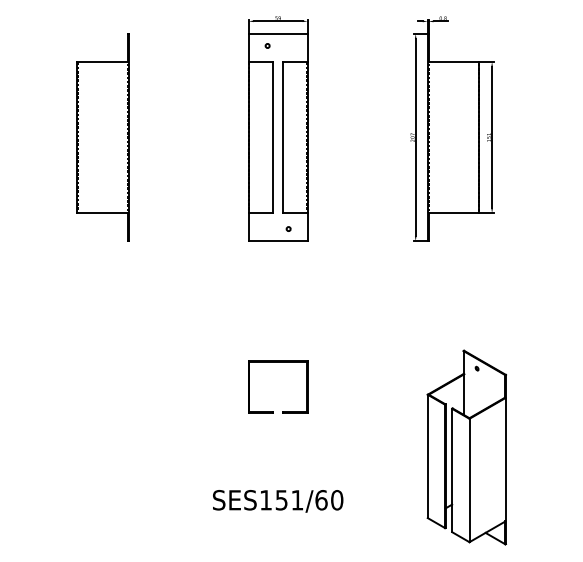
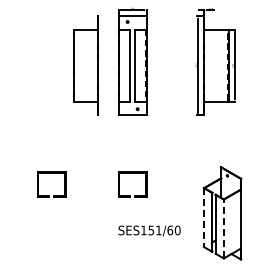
part: (101, 137) -> (85, 65), moved
part: (107, 363) -> (51, 173), added
line: (426, 458) -> (203, 218), solid -> dashed
line: (468, 479) -> (223, 228), solid -> dashed
text: (277, 500) -> (149, 230), moved

